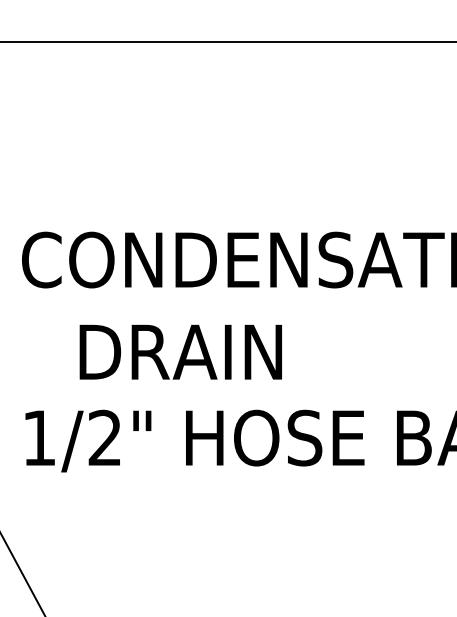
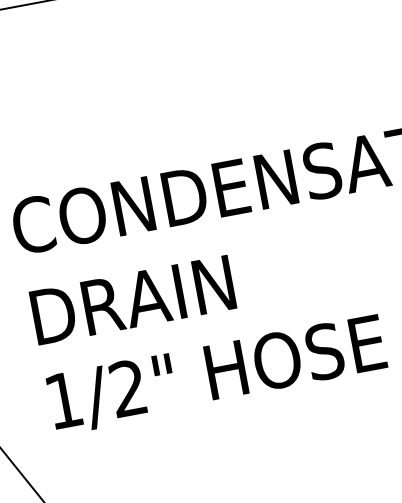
text: (180, 351) -> (132, 299), moved

